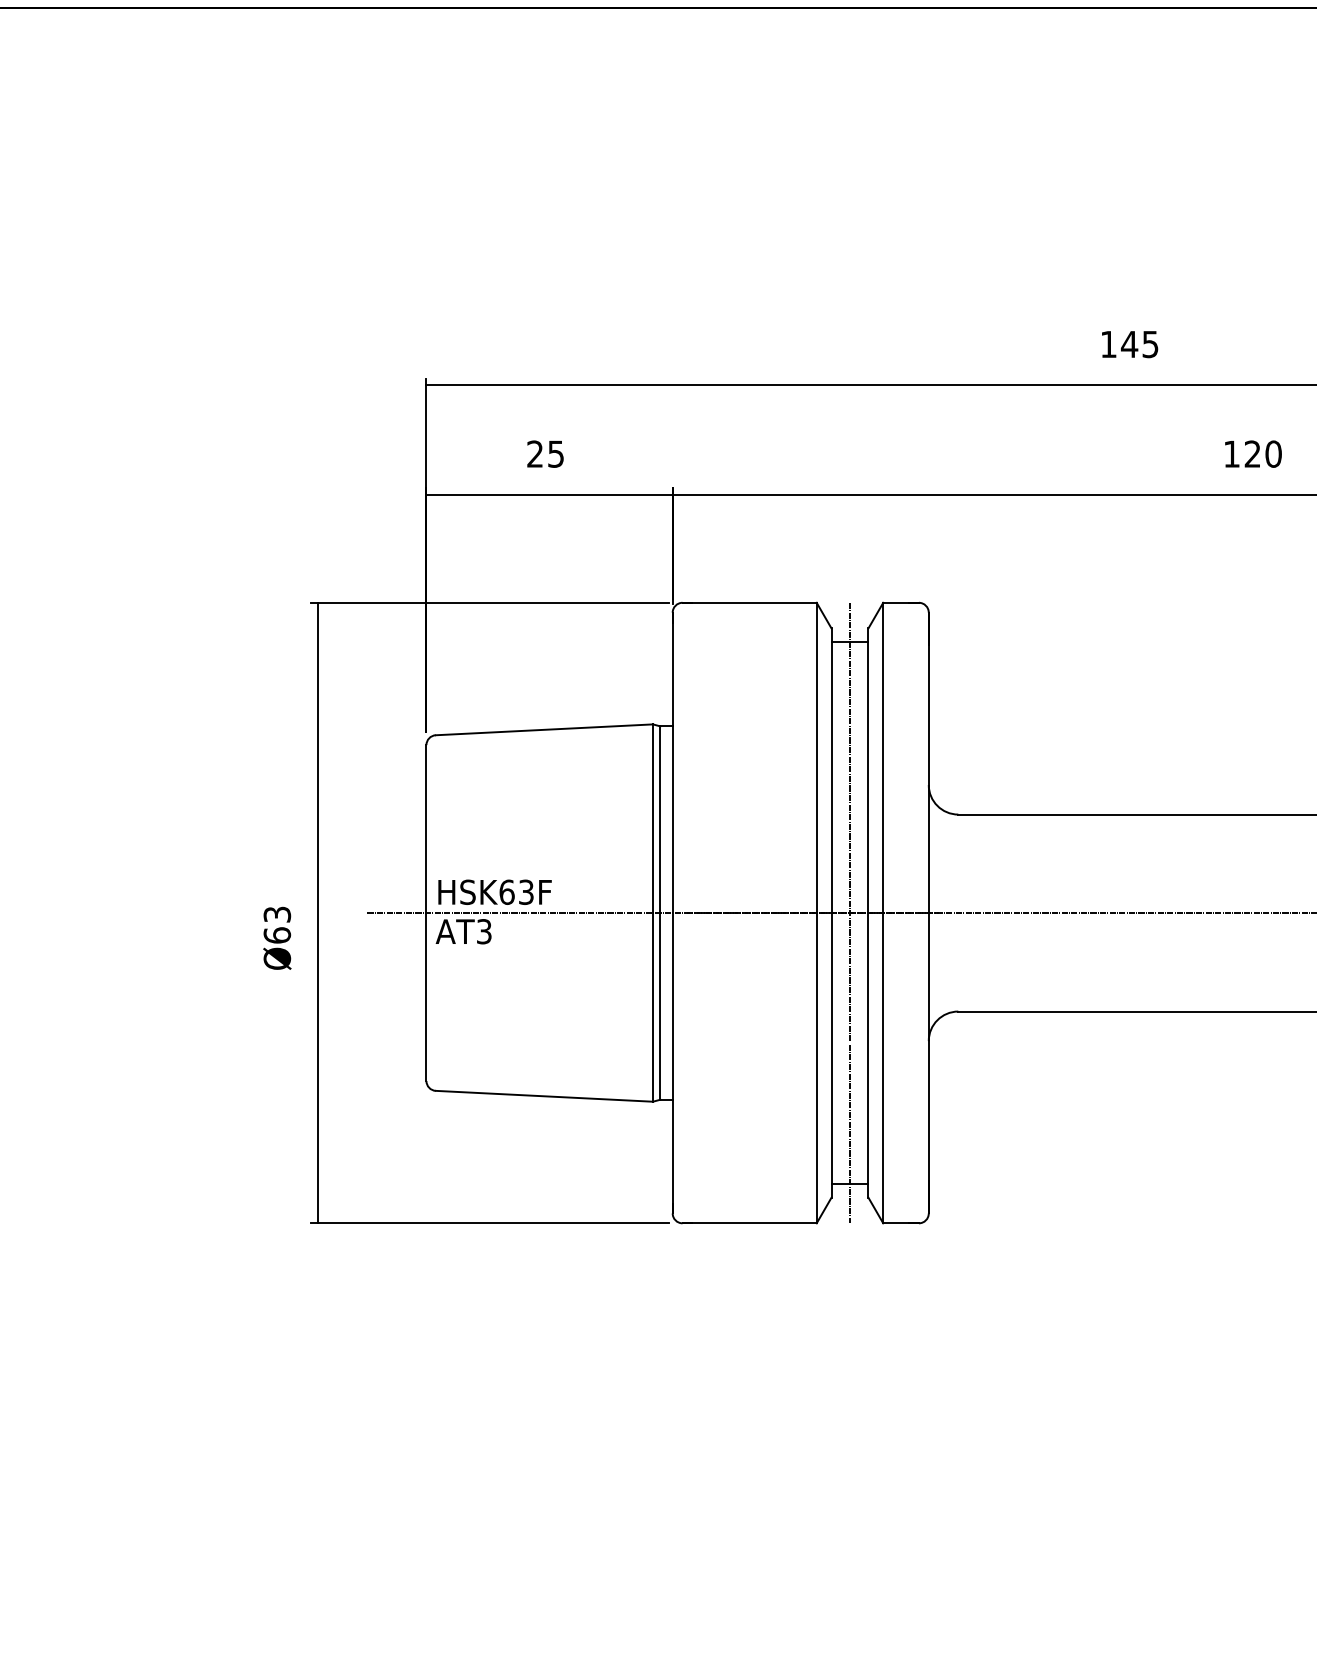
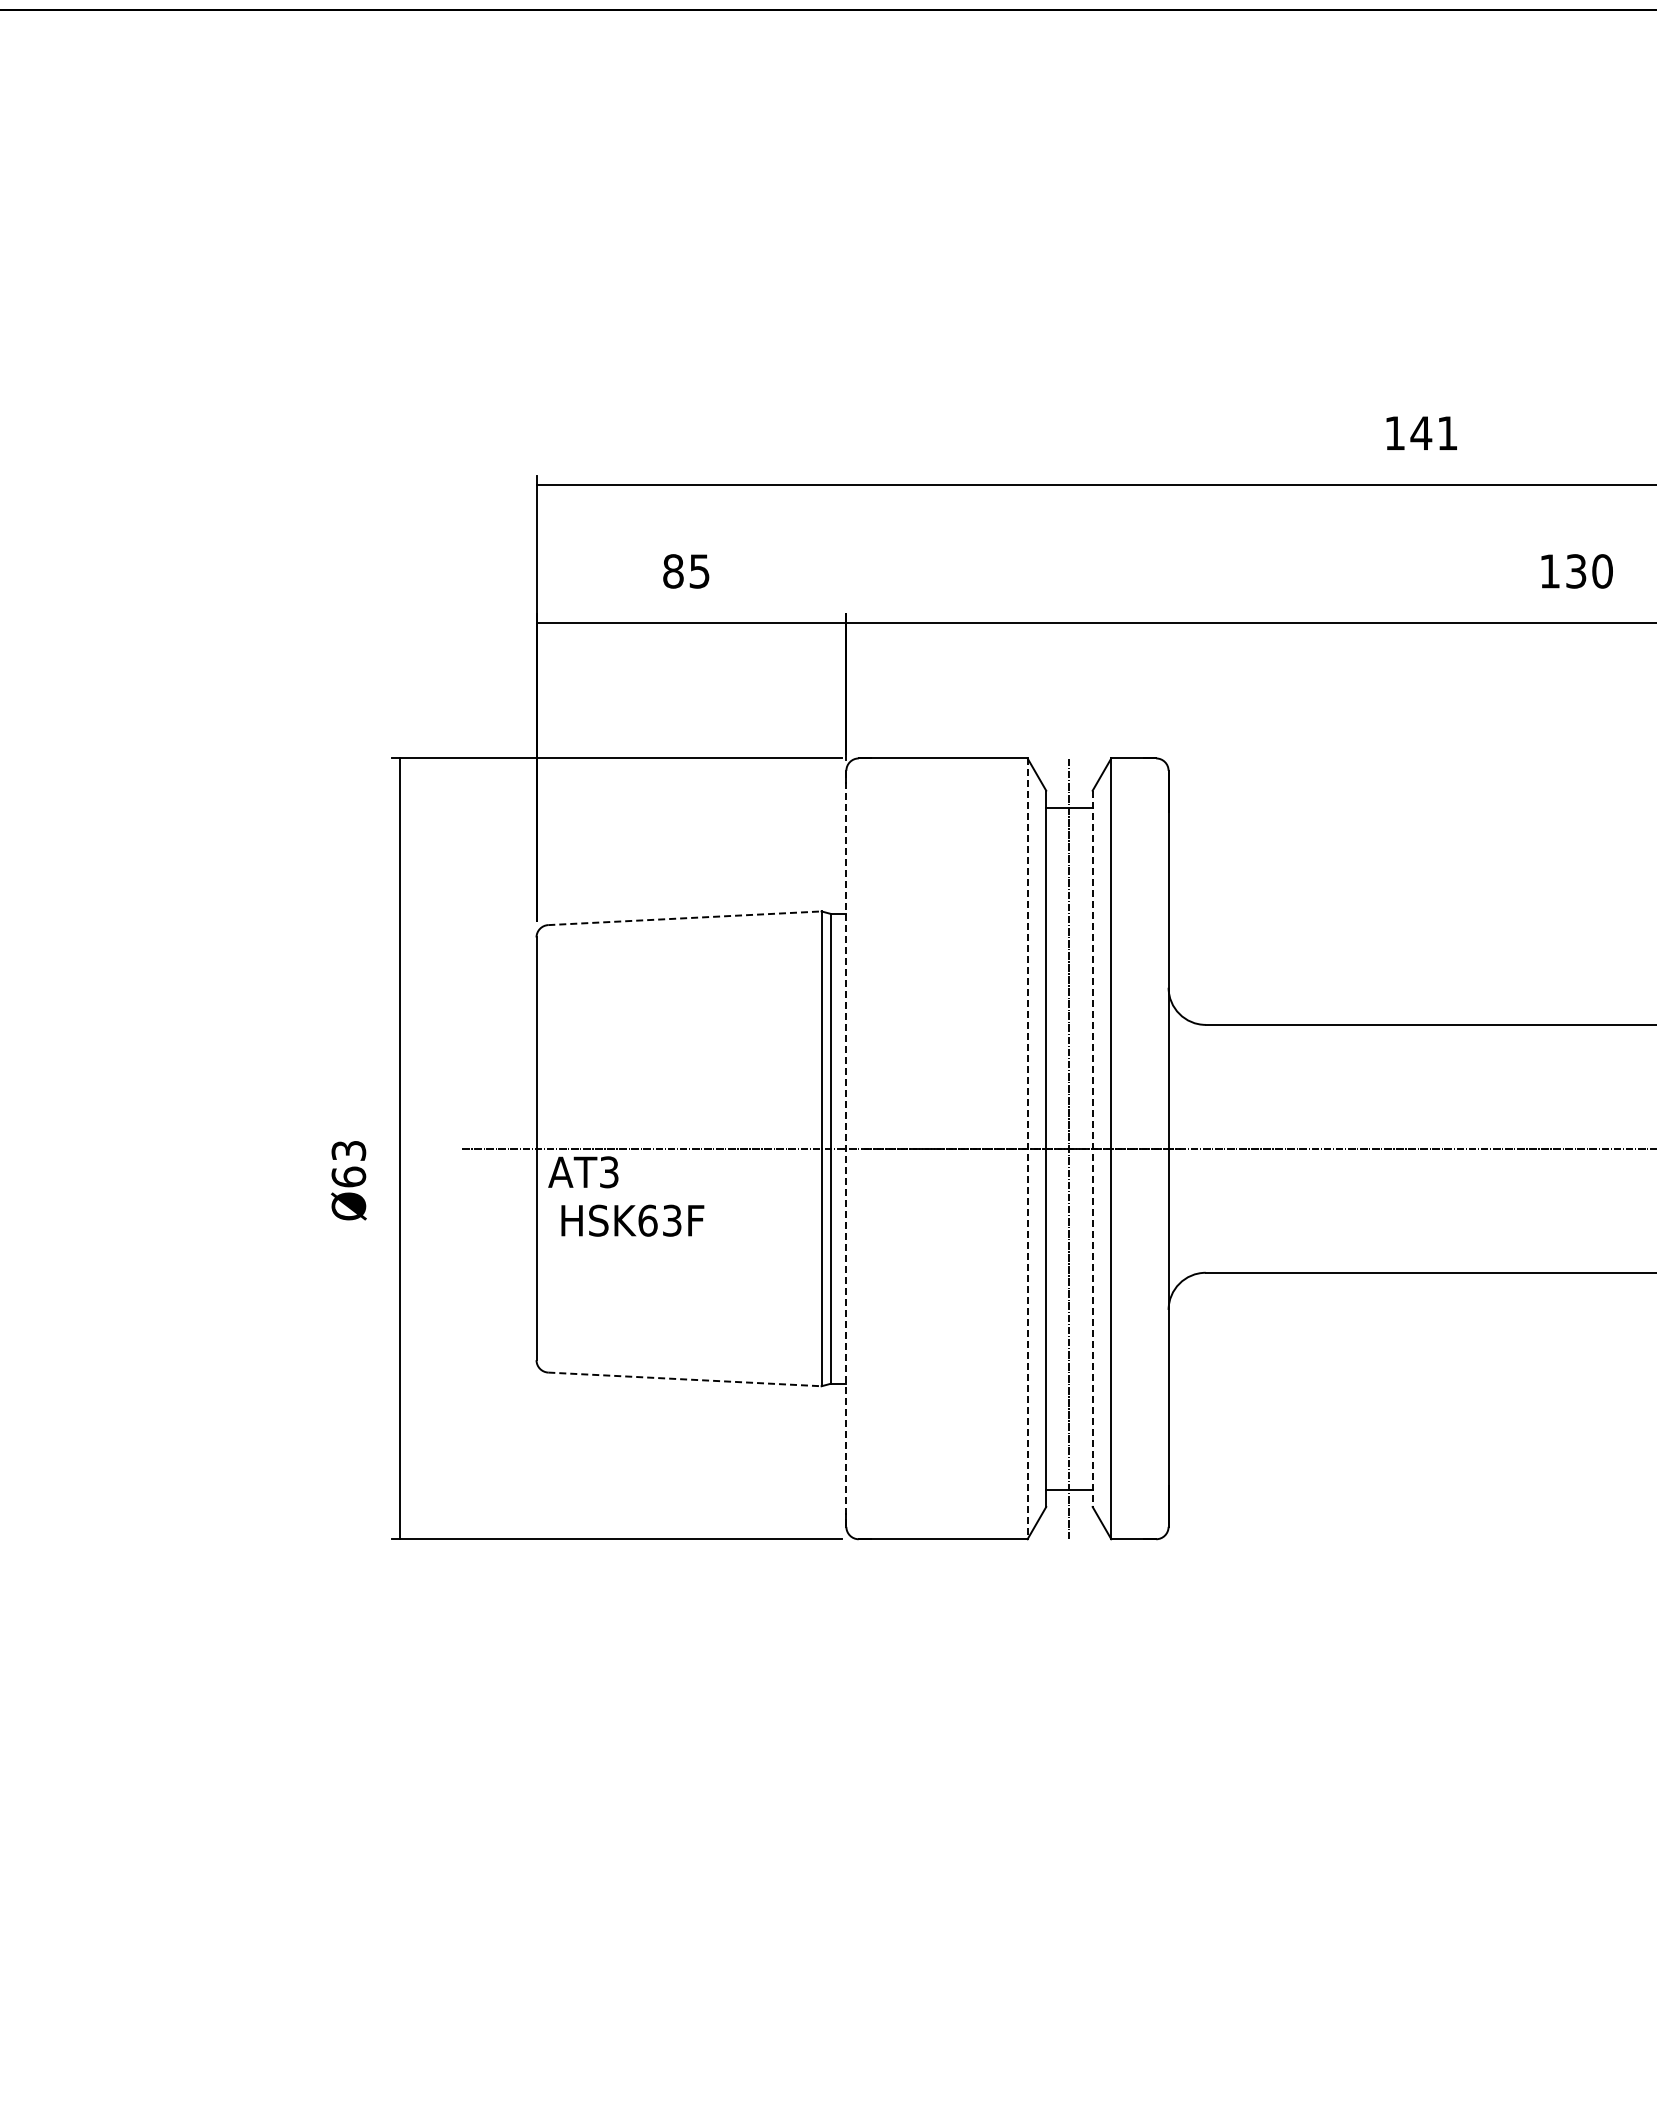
text: (1150, 344) -> (1447, 433), 145 -> 141
text: (535, 454) -> (673, 571), 25 -> 85
text: (1252, 454) -> (1576, 571), 120 -> 130
line: (544, 730) -> (684, 918), solid -> dashed
text: (494, 892) -> (632, 1220), moved
line: (672, 913) -> (846, 1149), solid -> dashed
line: (816, 913) -> (1027, 1149), solid -> dashed
line: (868, 913) -> (1092, 1149), solid -> dashed
line: (544, 1096) -> (684, 1379), solid -> dashed

